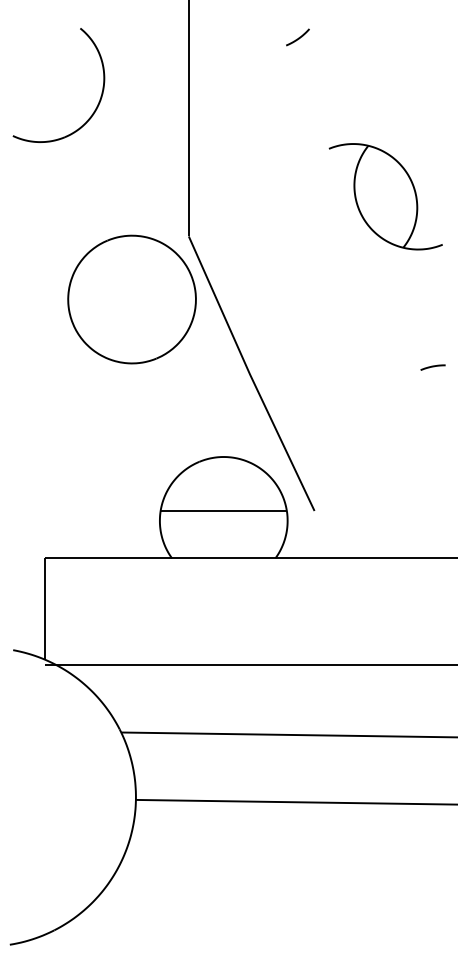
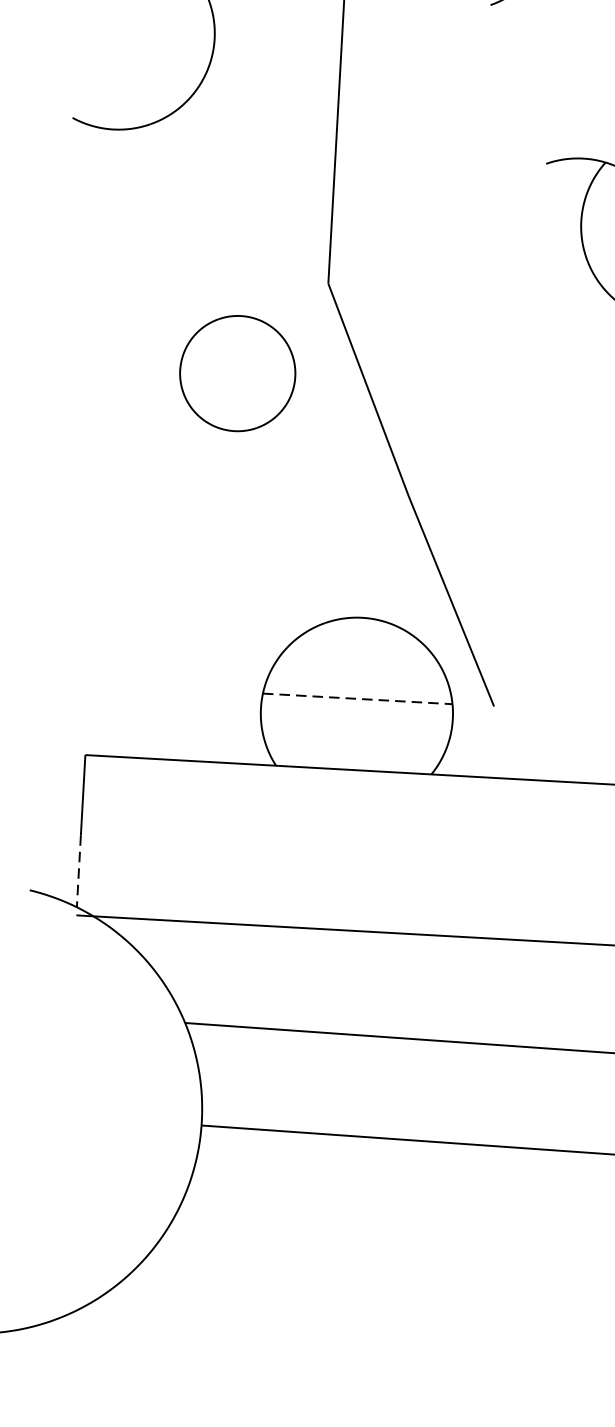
part: (131, 299) -> (236, 373), size x0.6
line: (224, 510) -> (358, 698), solid -> dashed
line: (45, 635) -> (79, 870), solid -> dashed

